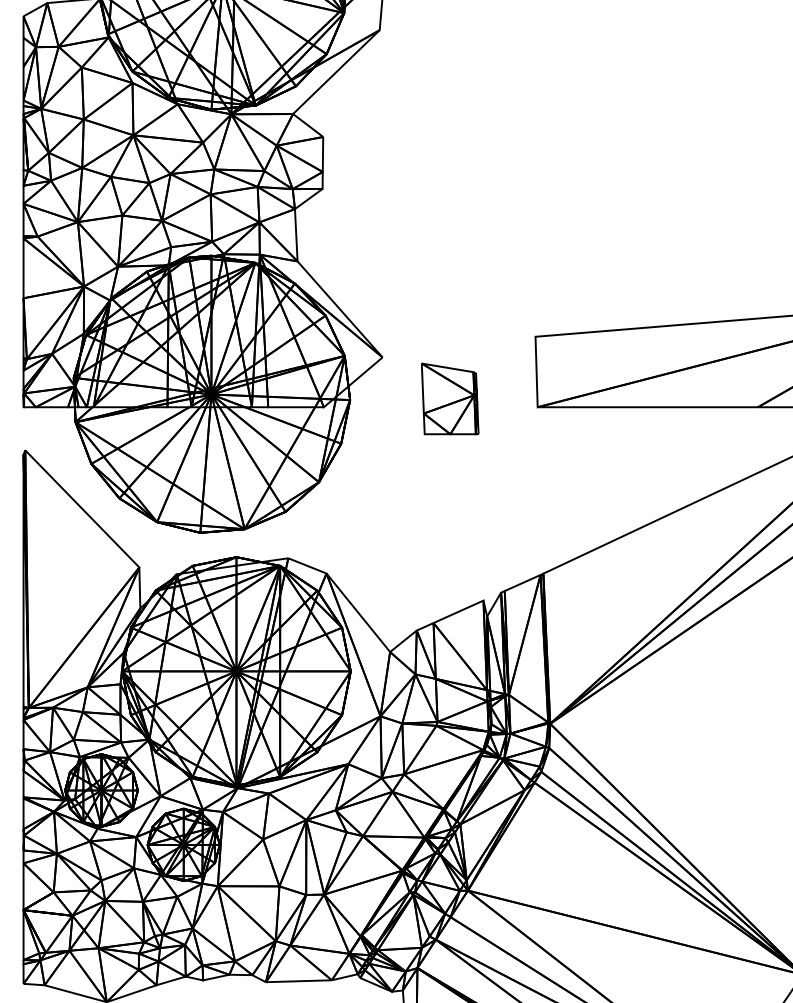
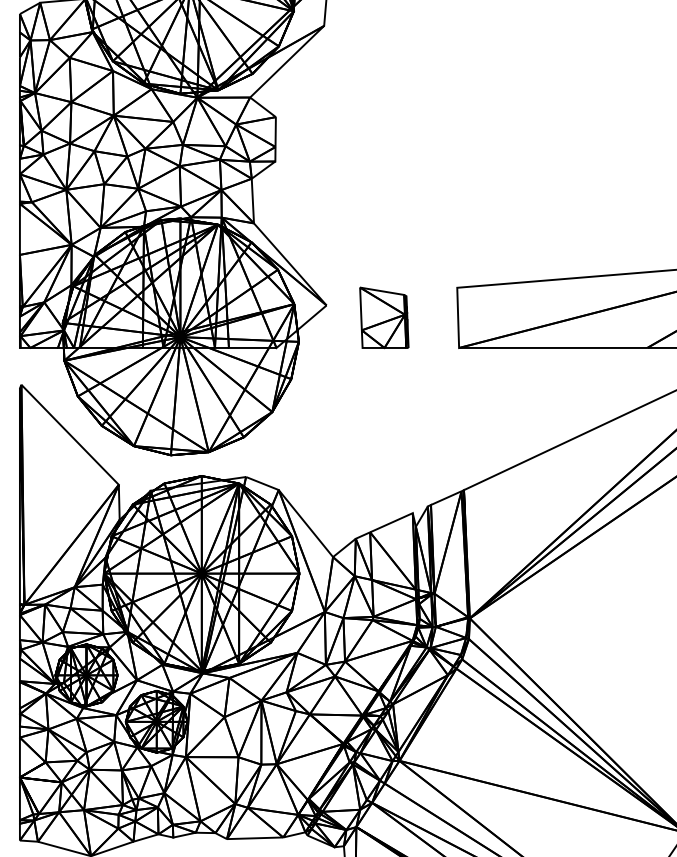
part: (450, 398) -> (384, 317), moved

